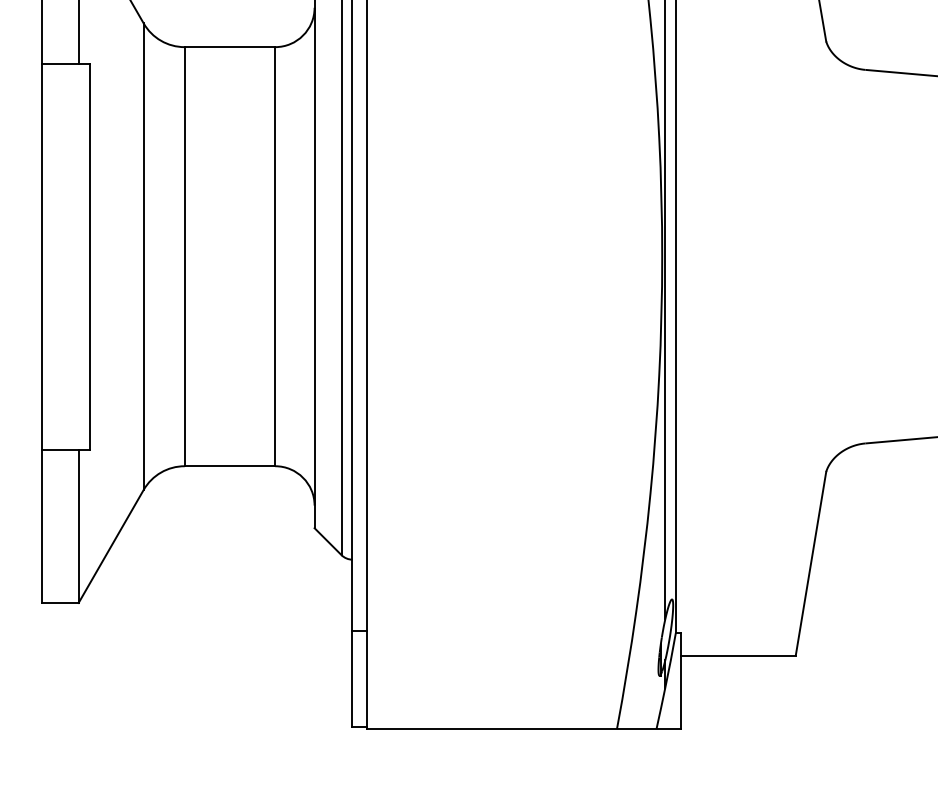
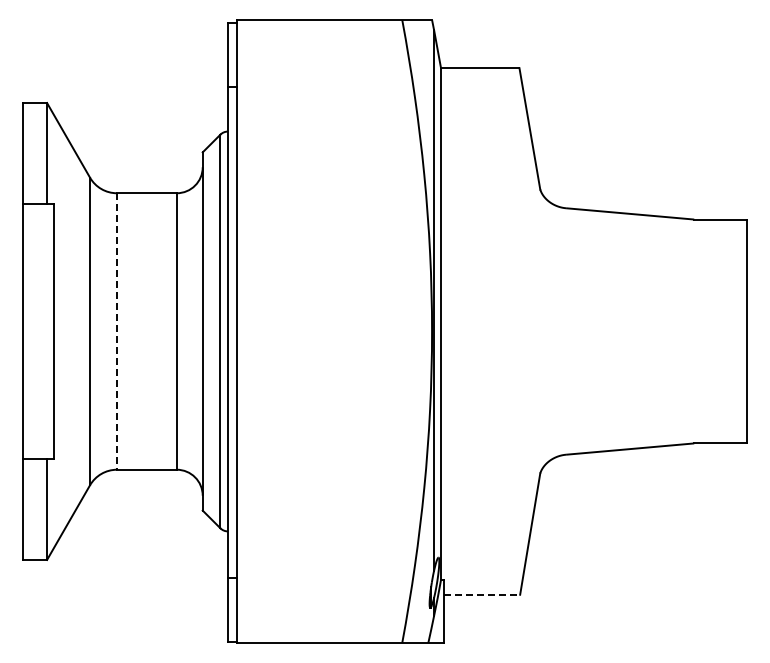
line: (185, 256) -> (117, 331), solid -> dashed
line: (738, 655) -> (482, 594), solid -> dashed

